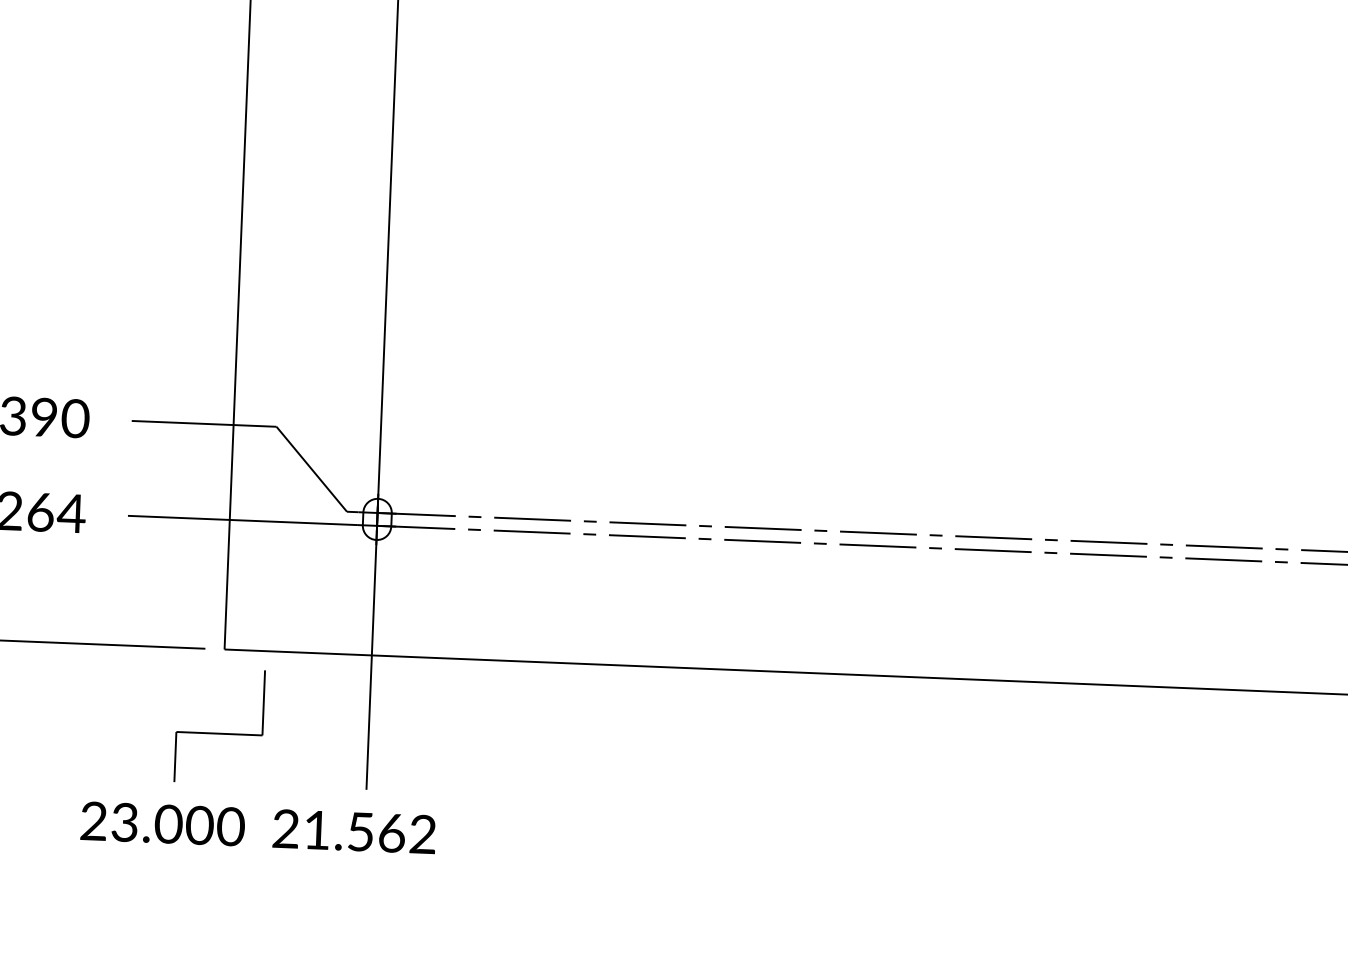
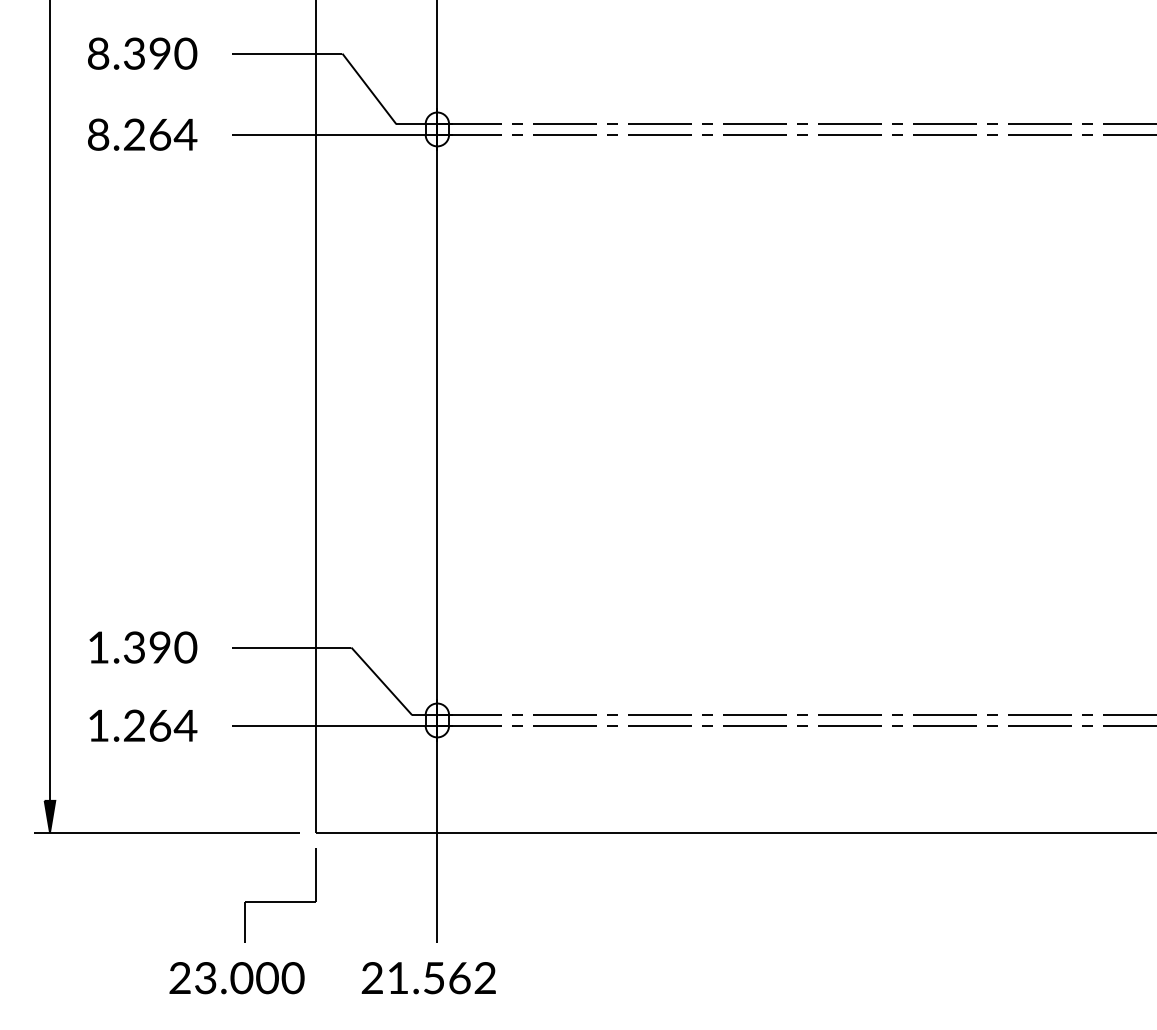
part: (172, 755) -> (242, 921), moved

